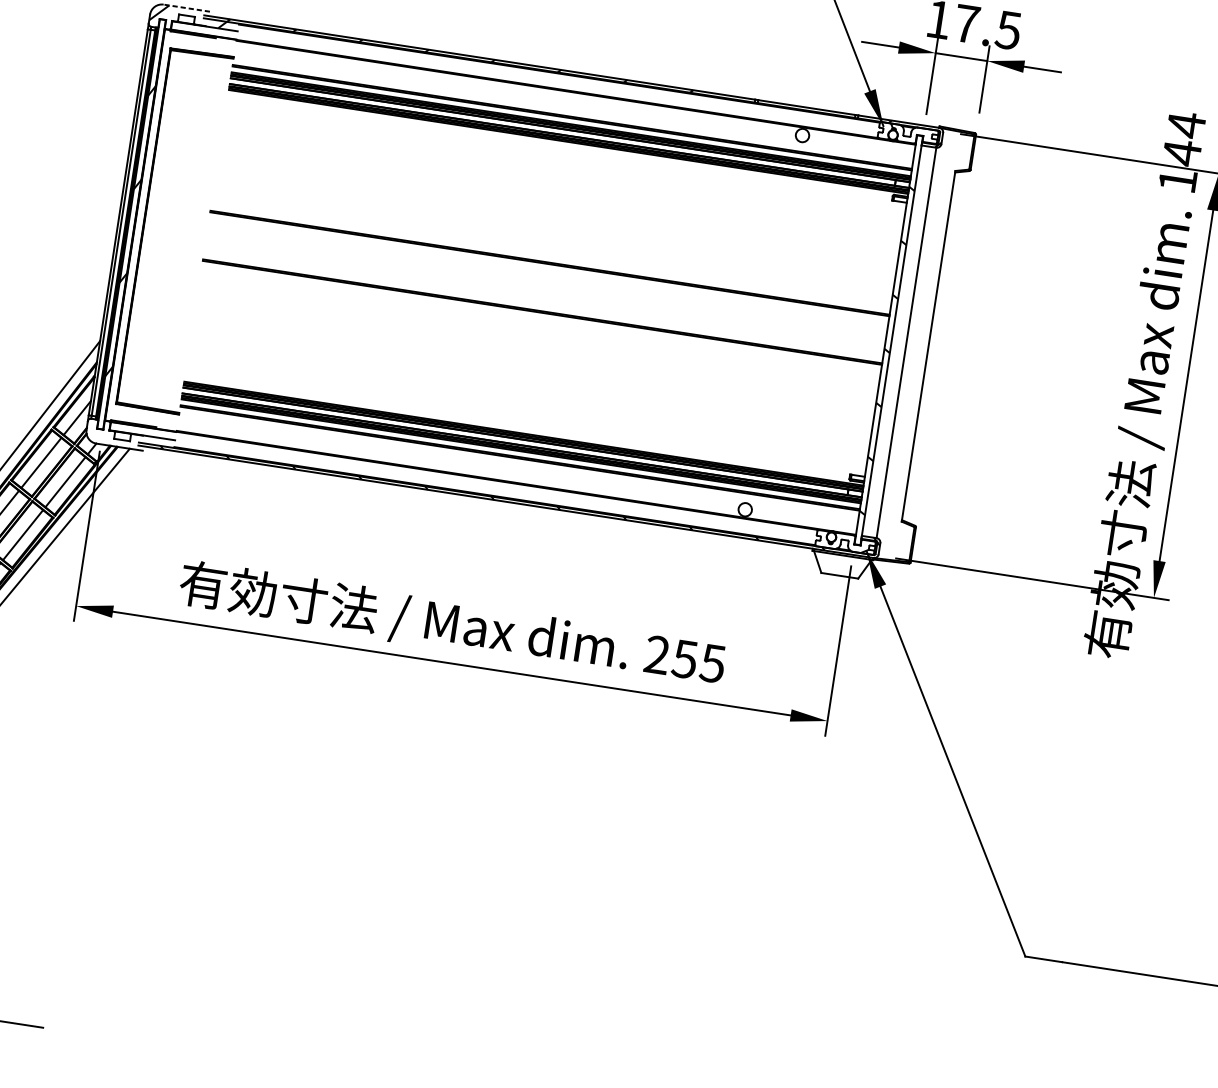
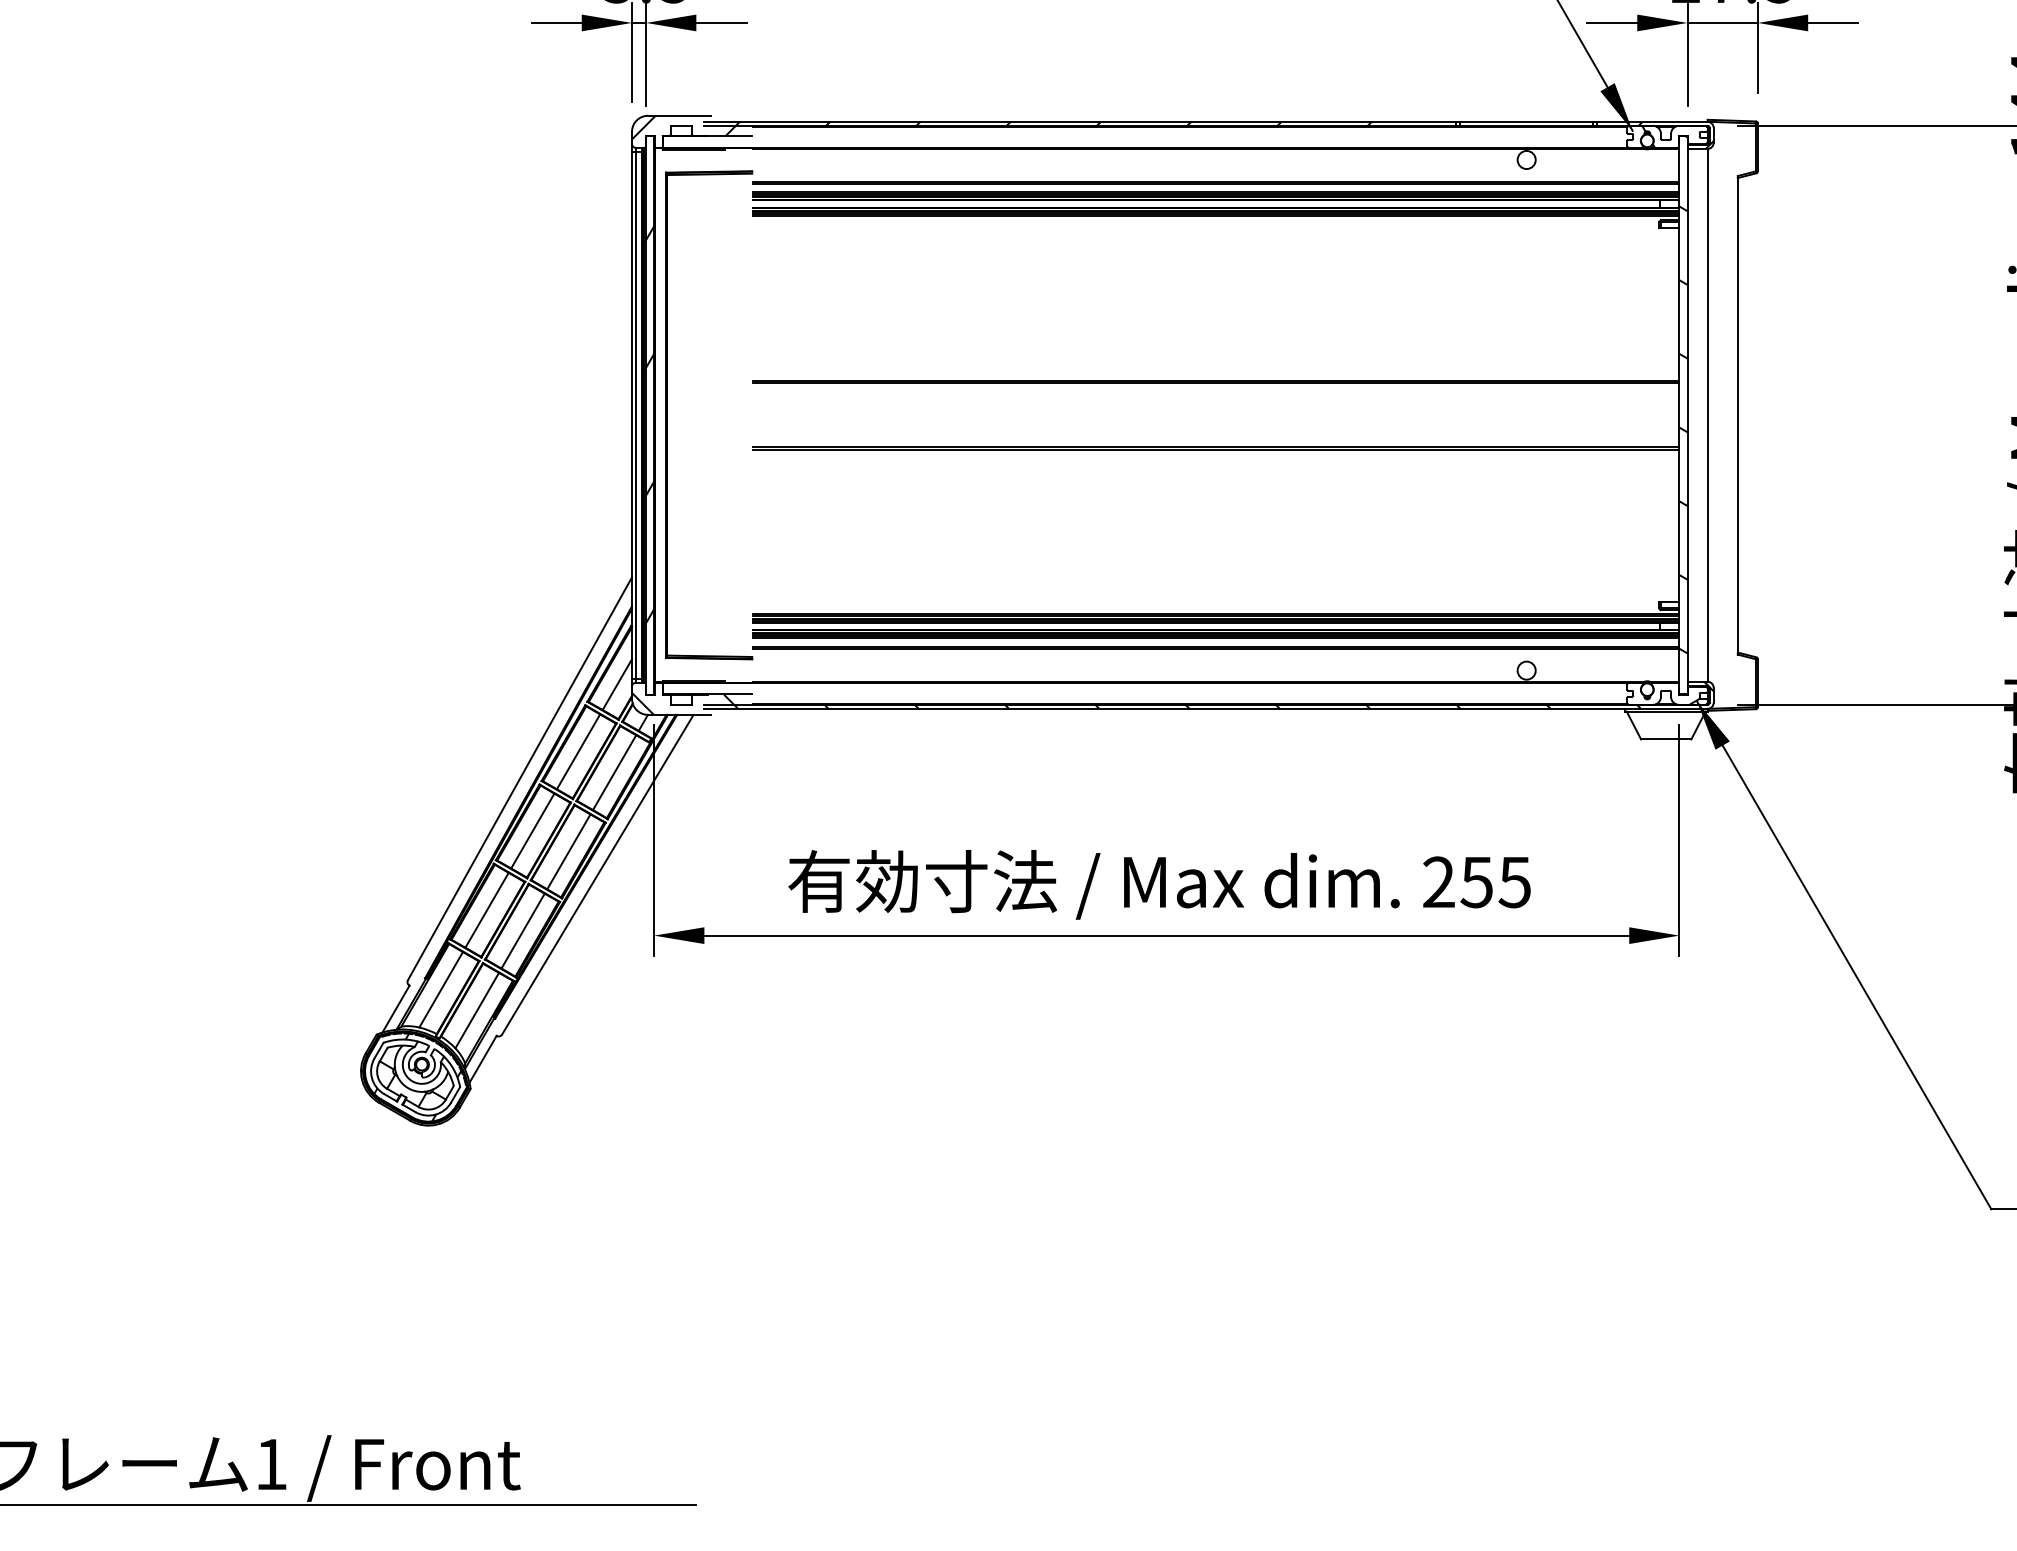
line: (186, 7) -> (679, 115), dashed -> solid
hatch: (123, 439) -> (683, 703), added

